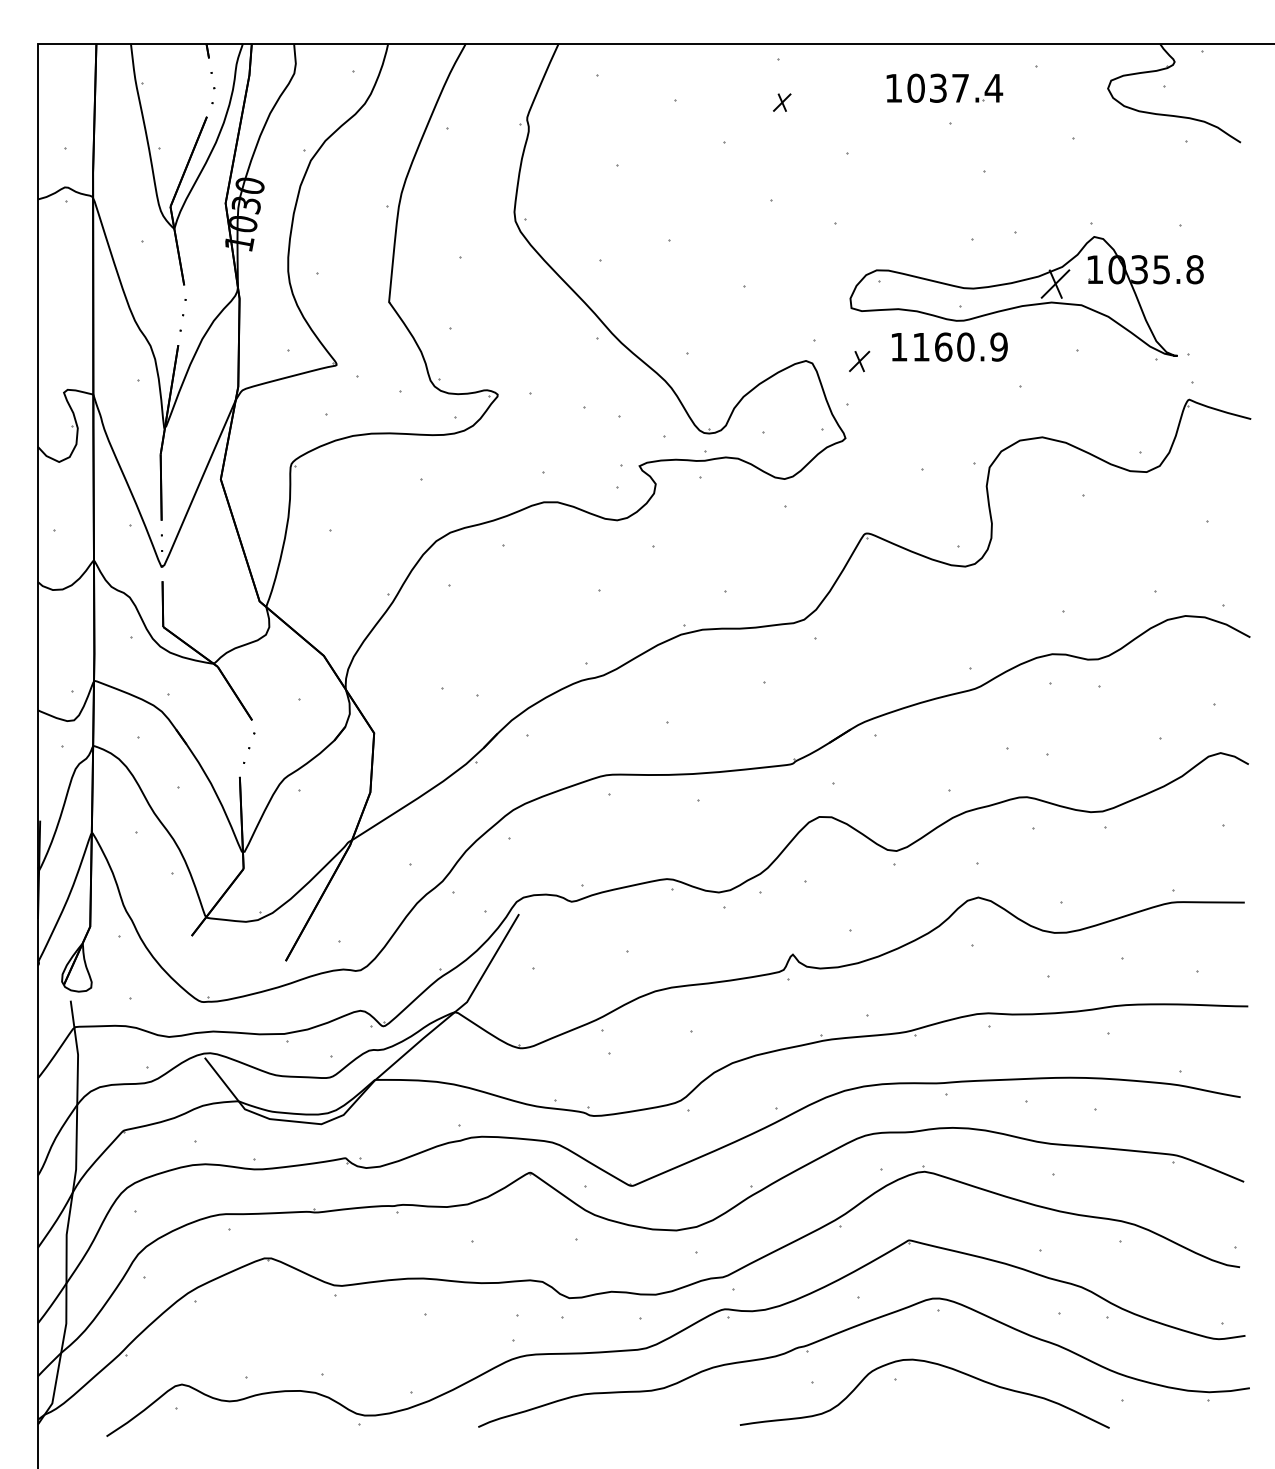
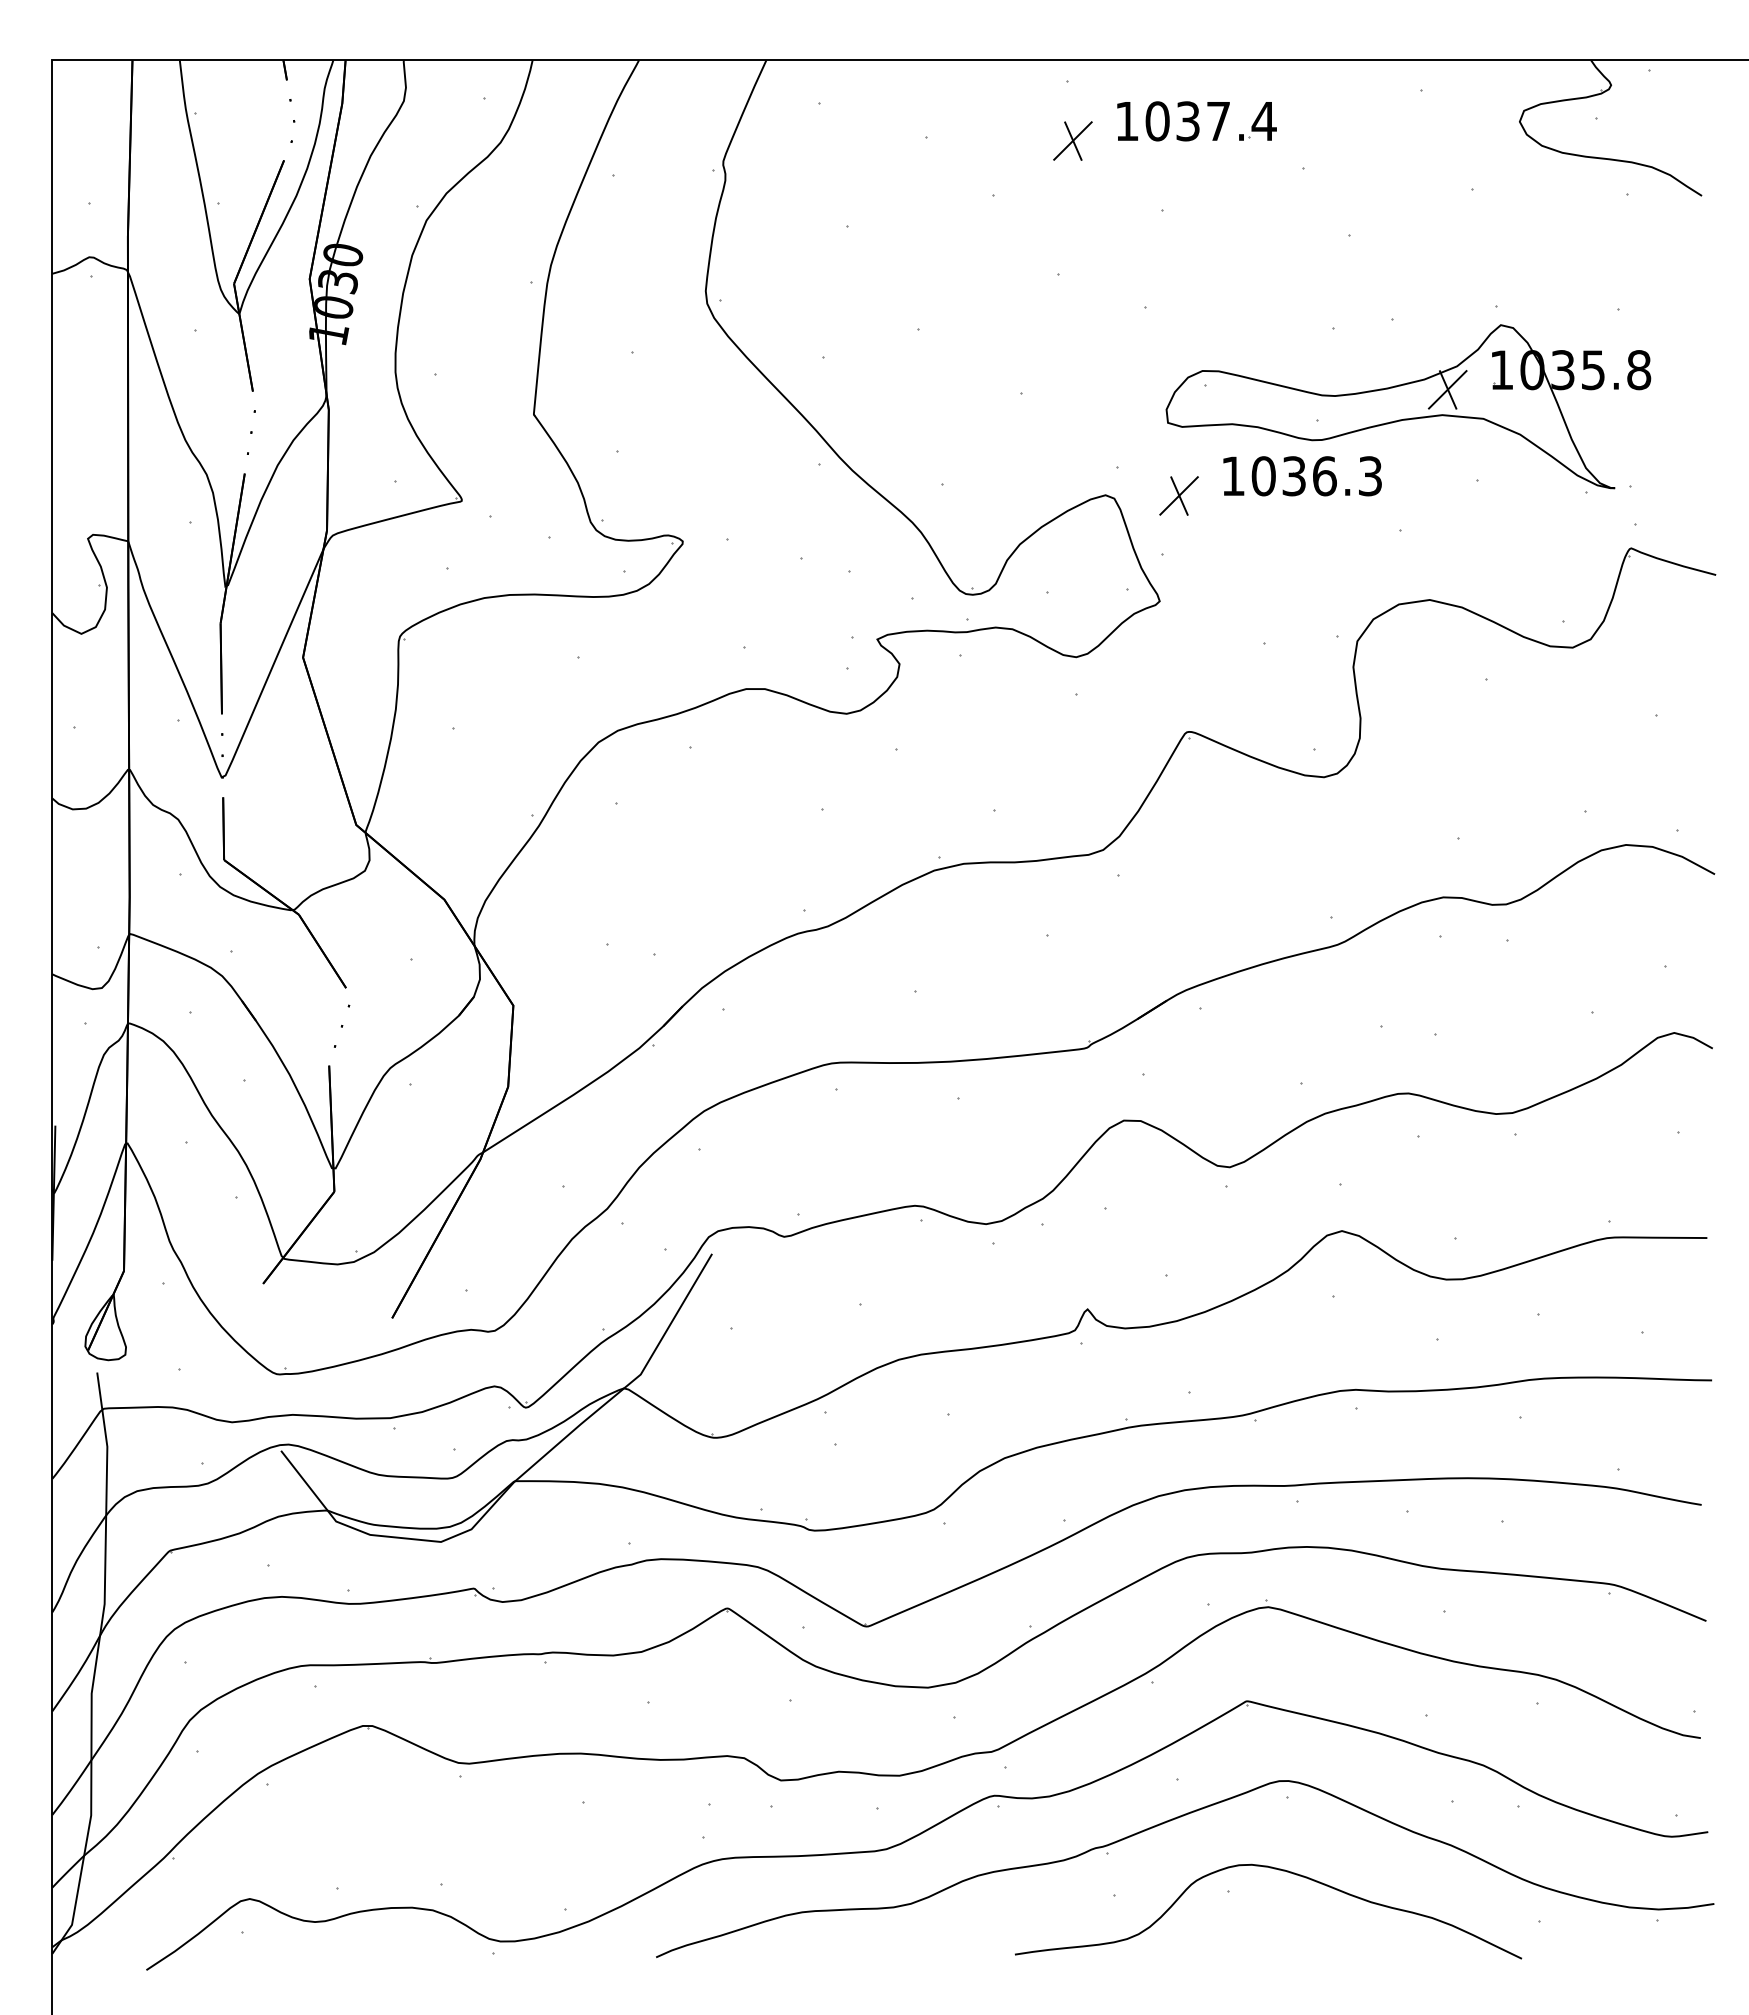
part: (944, 88) -> (1196, 121), moved
part: (781, 102) -> (1072, 140), size x1.67
text: (959, 347) -> (1316, 476), 1160.9 -> 1036.3
part: (859, 361) -> (1178, 495), size x1.43

